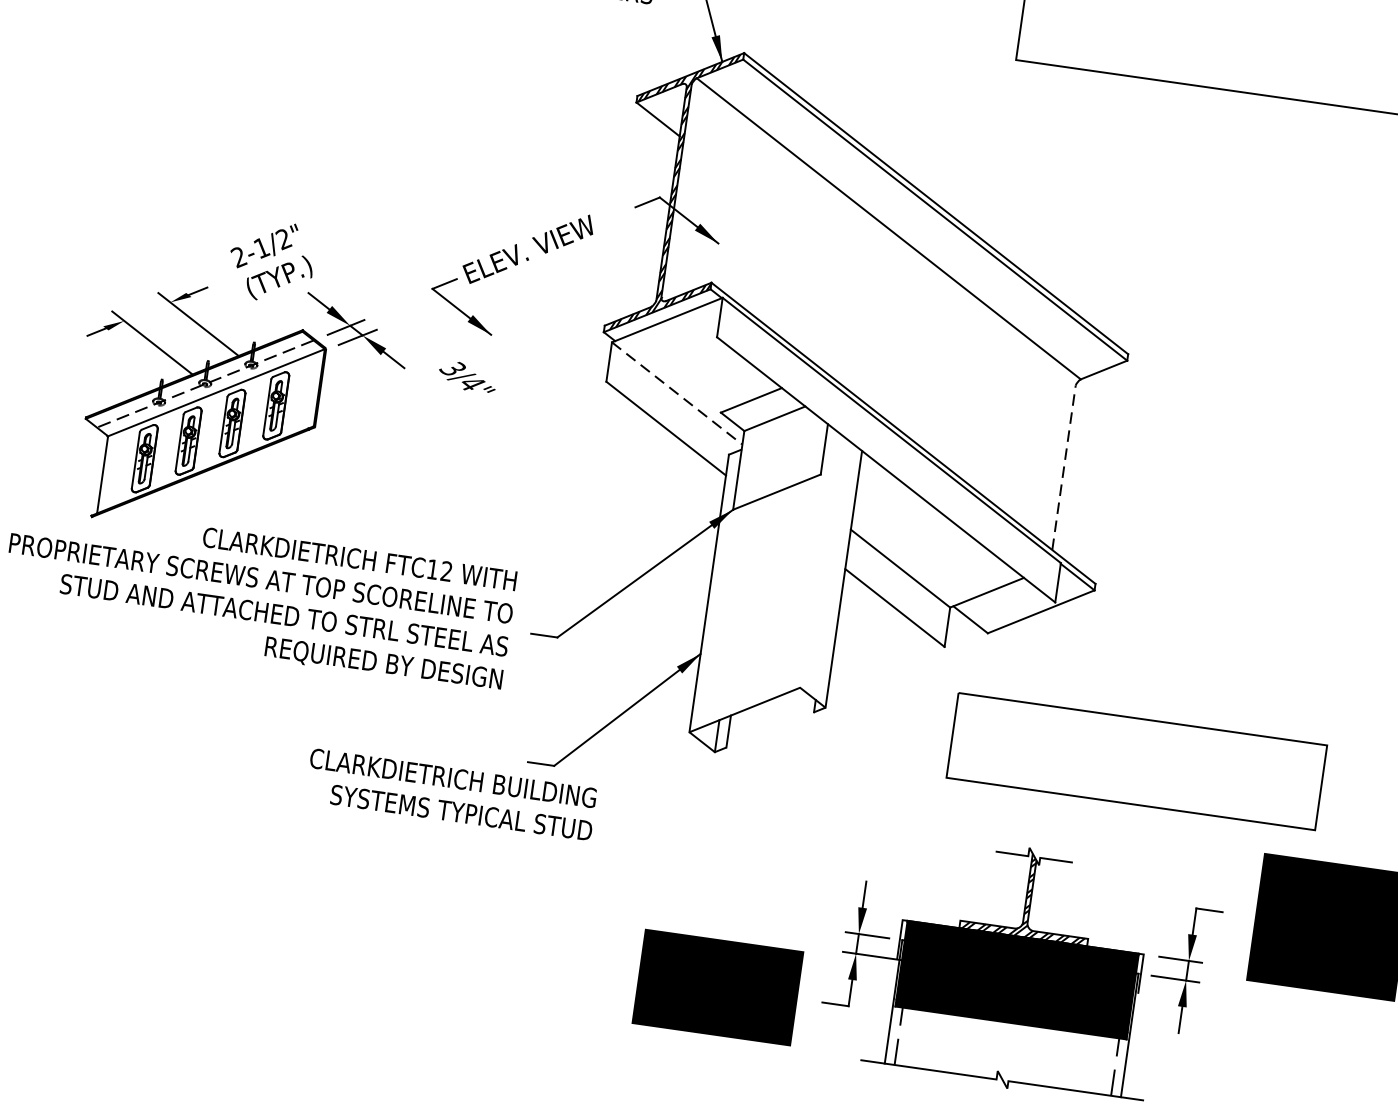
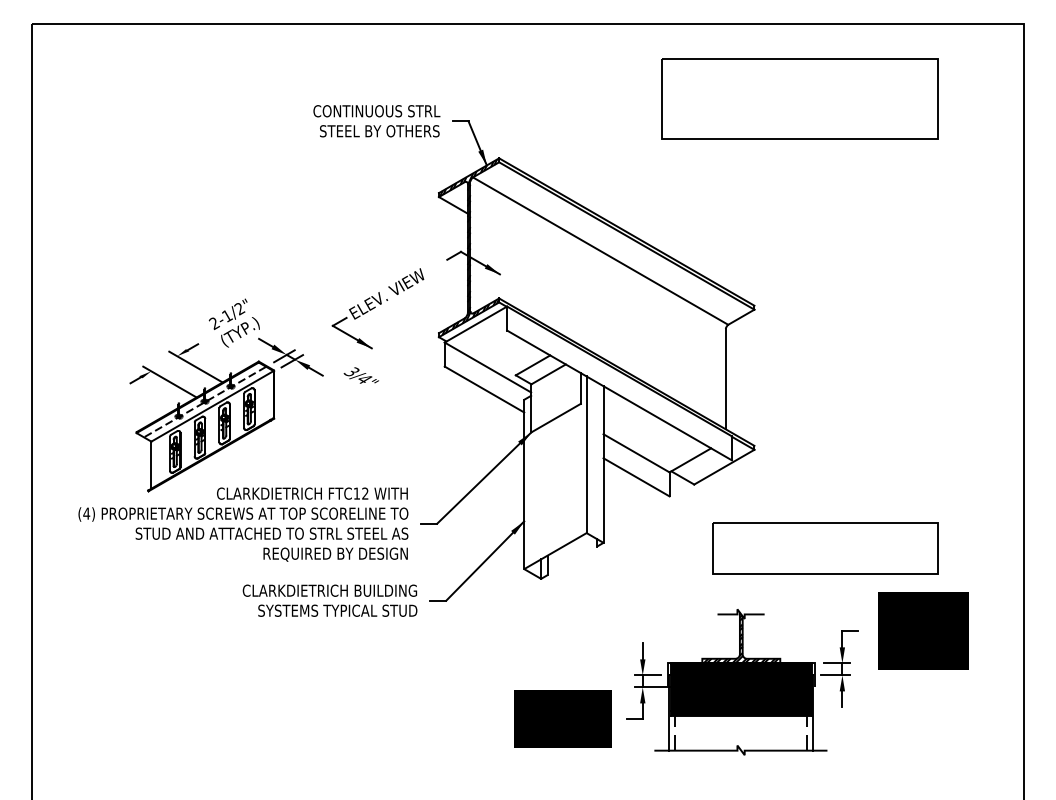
line: (676, 393) -> (487, 367), dashed -> solid
line: (1063, 466) -> (725, 378), dashed -> solid
line: (818, 558) -> (586, 454), added
part: (1137, 761) -> (825, 548), moved
text: (450, 794) -> (329, 600), moved

